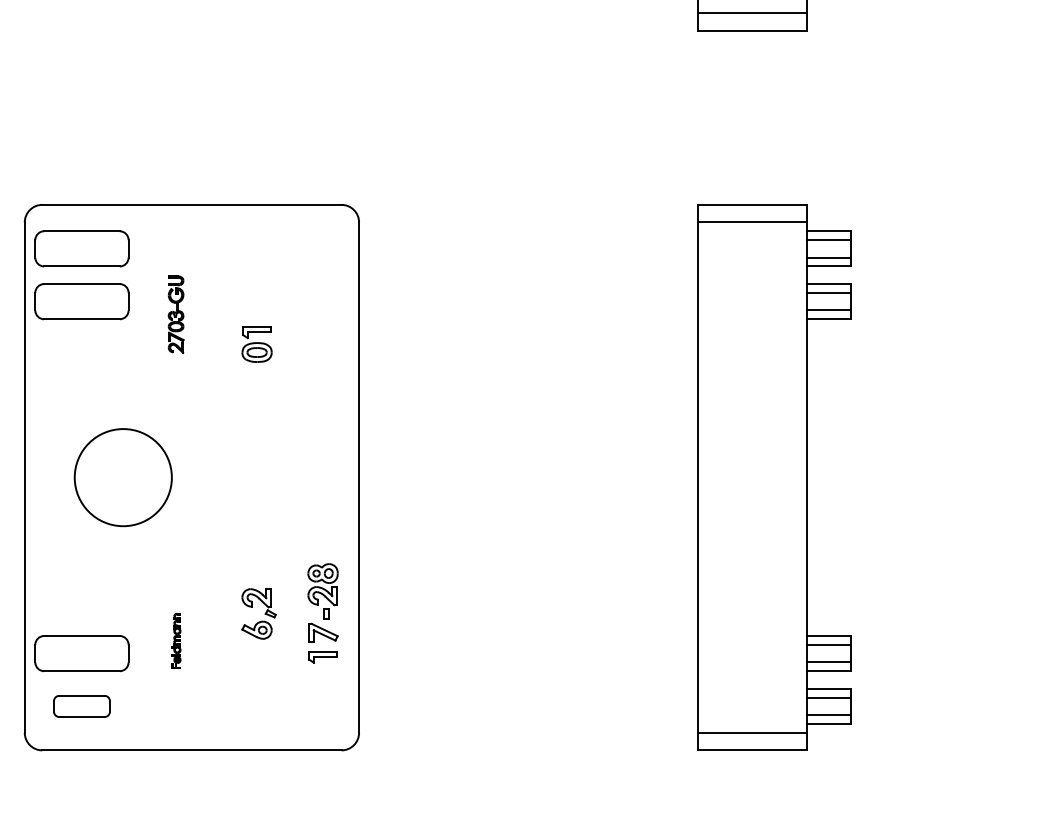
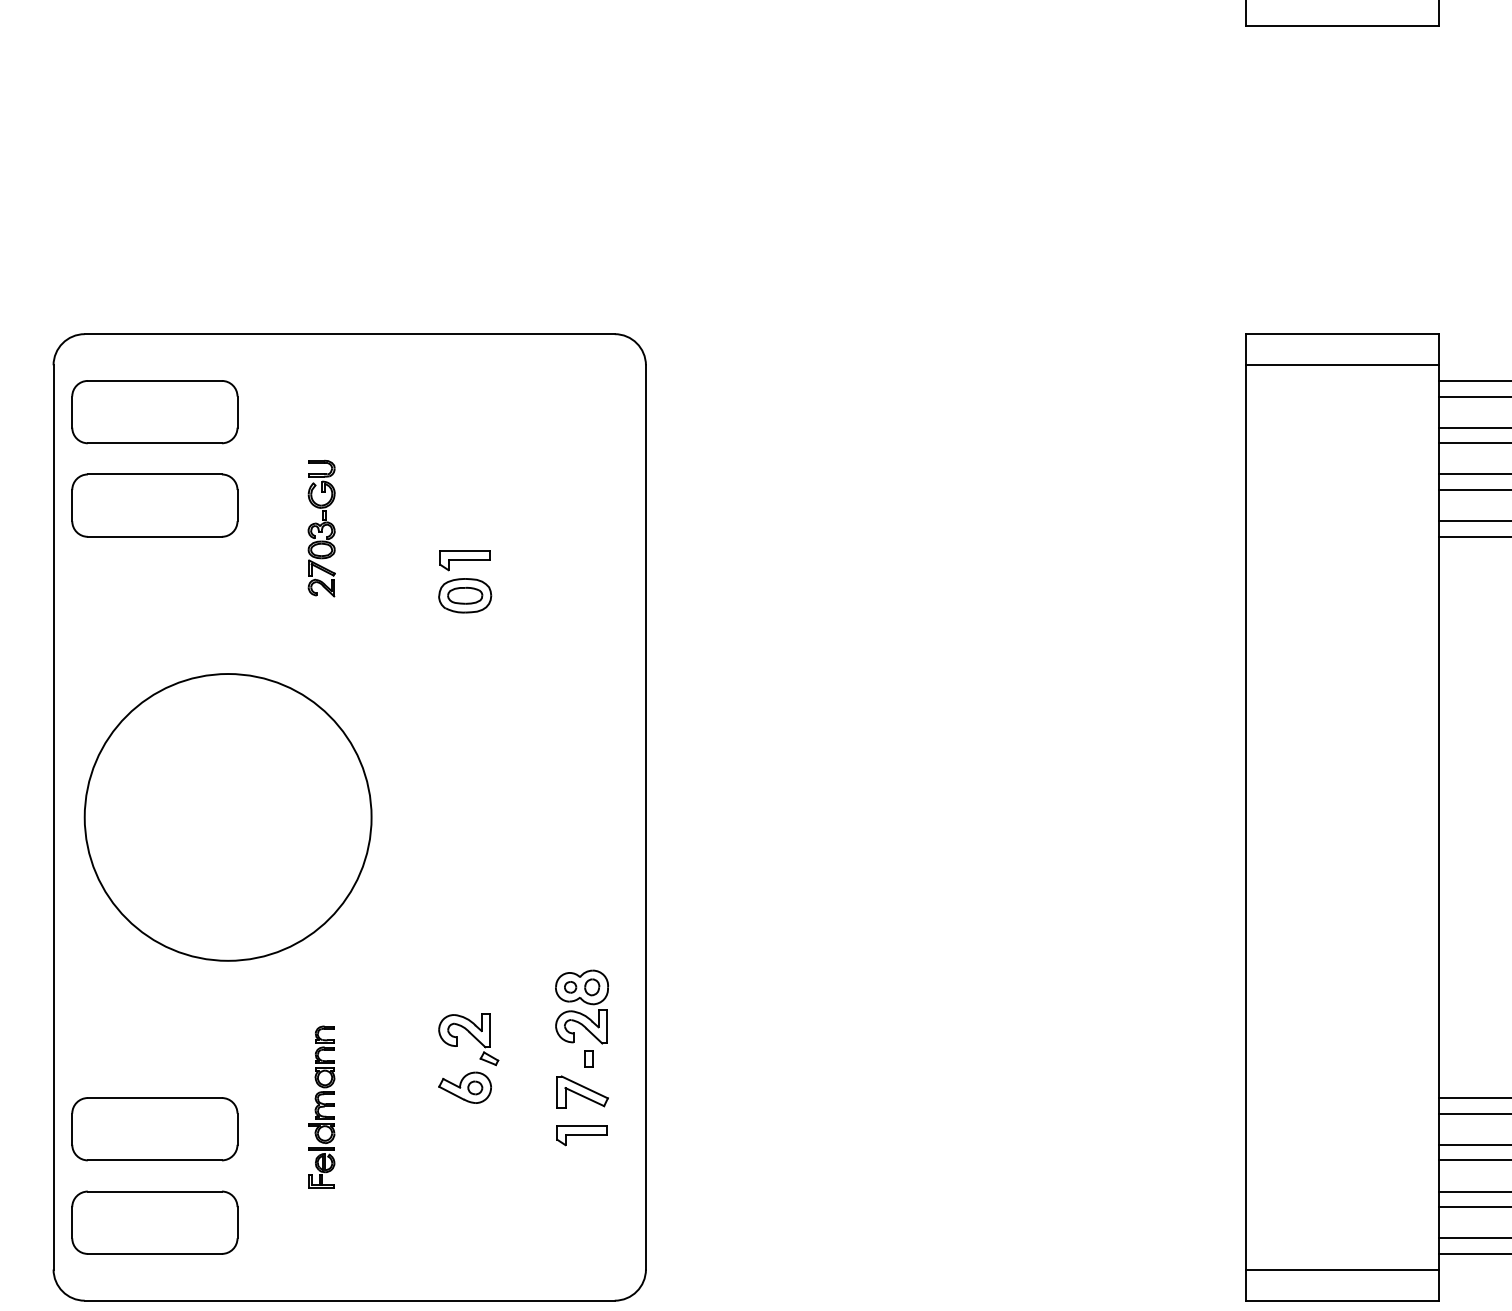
circle: (123, 477) -> (228, 817), size x1.67
part: (176, 640) -> (322, 1105), size x1.67
part: (81, 706) -> (154, 1222), size x1.67

